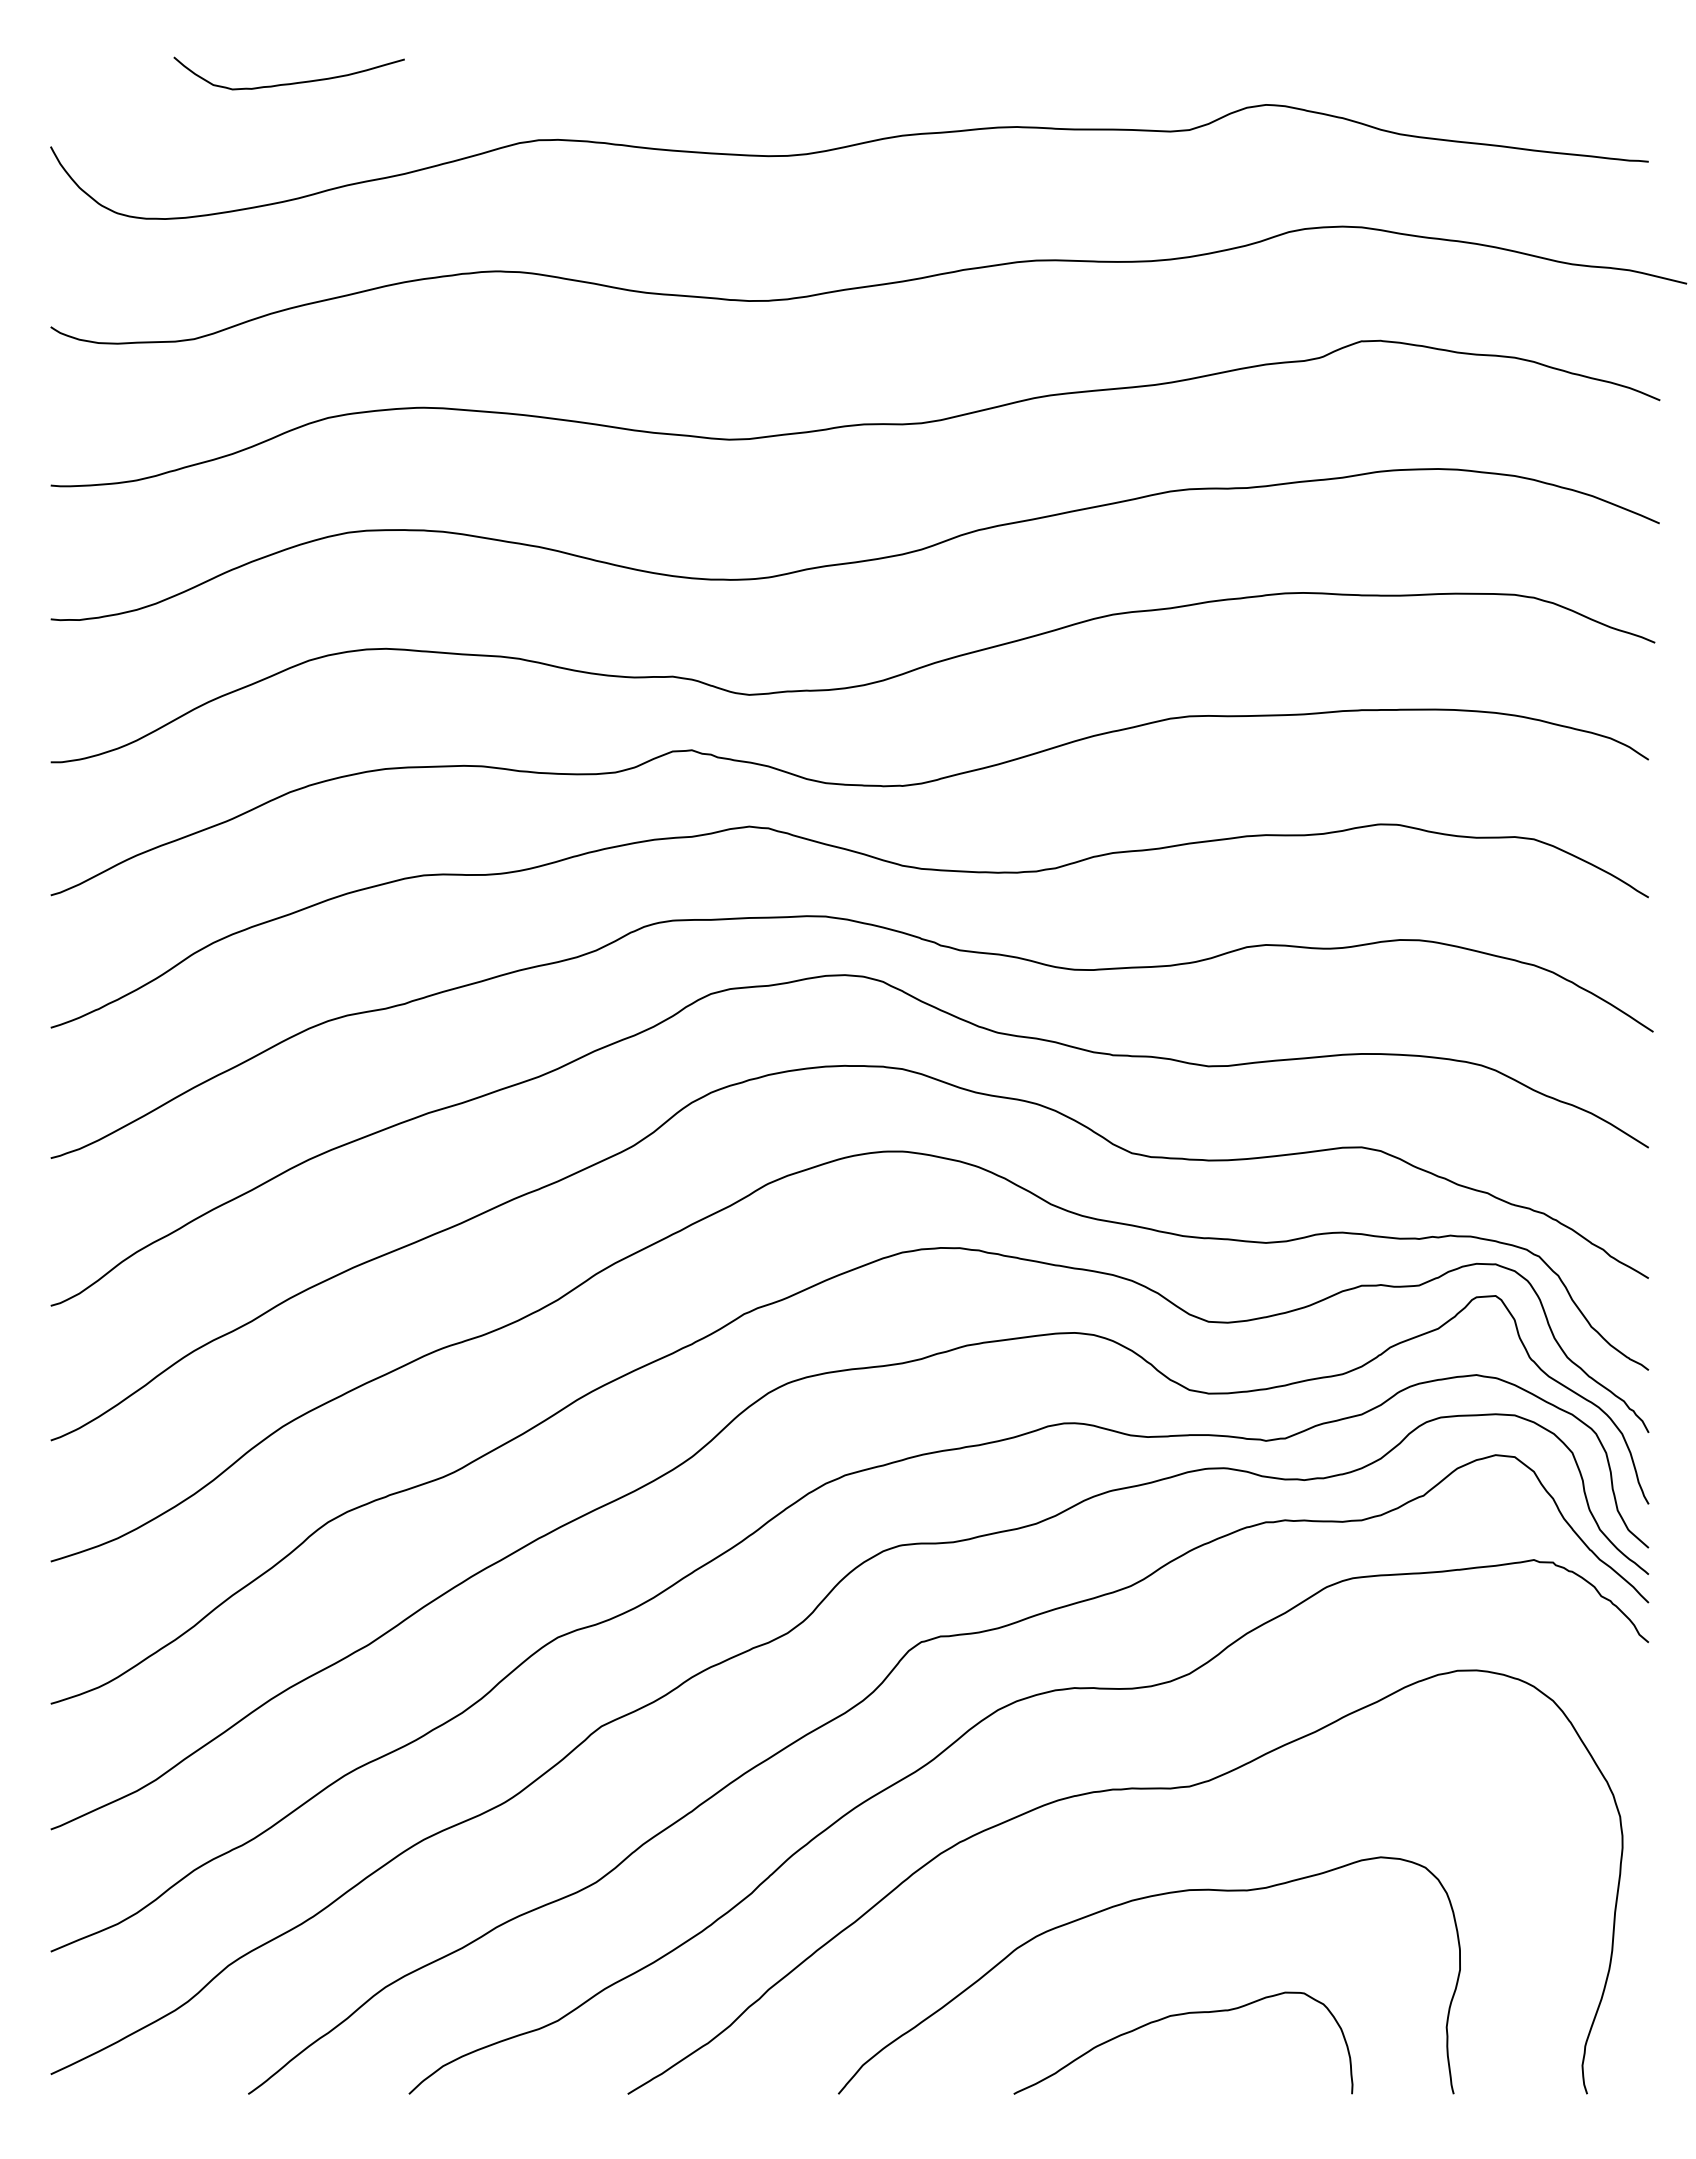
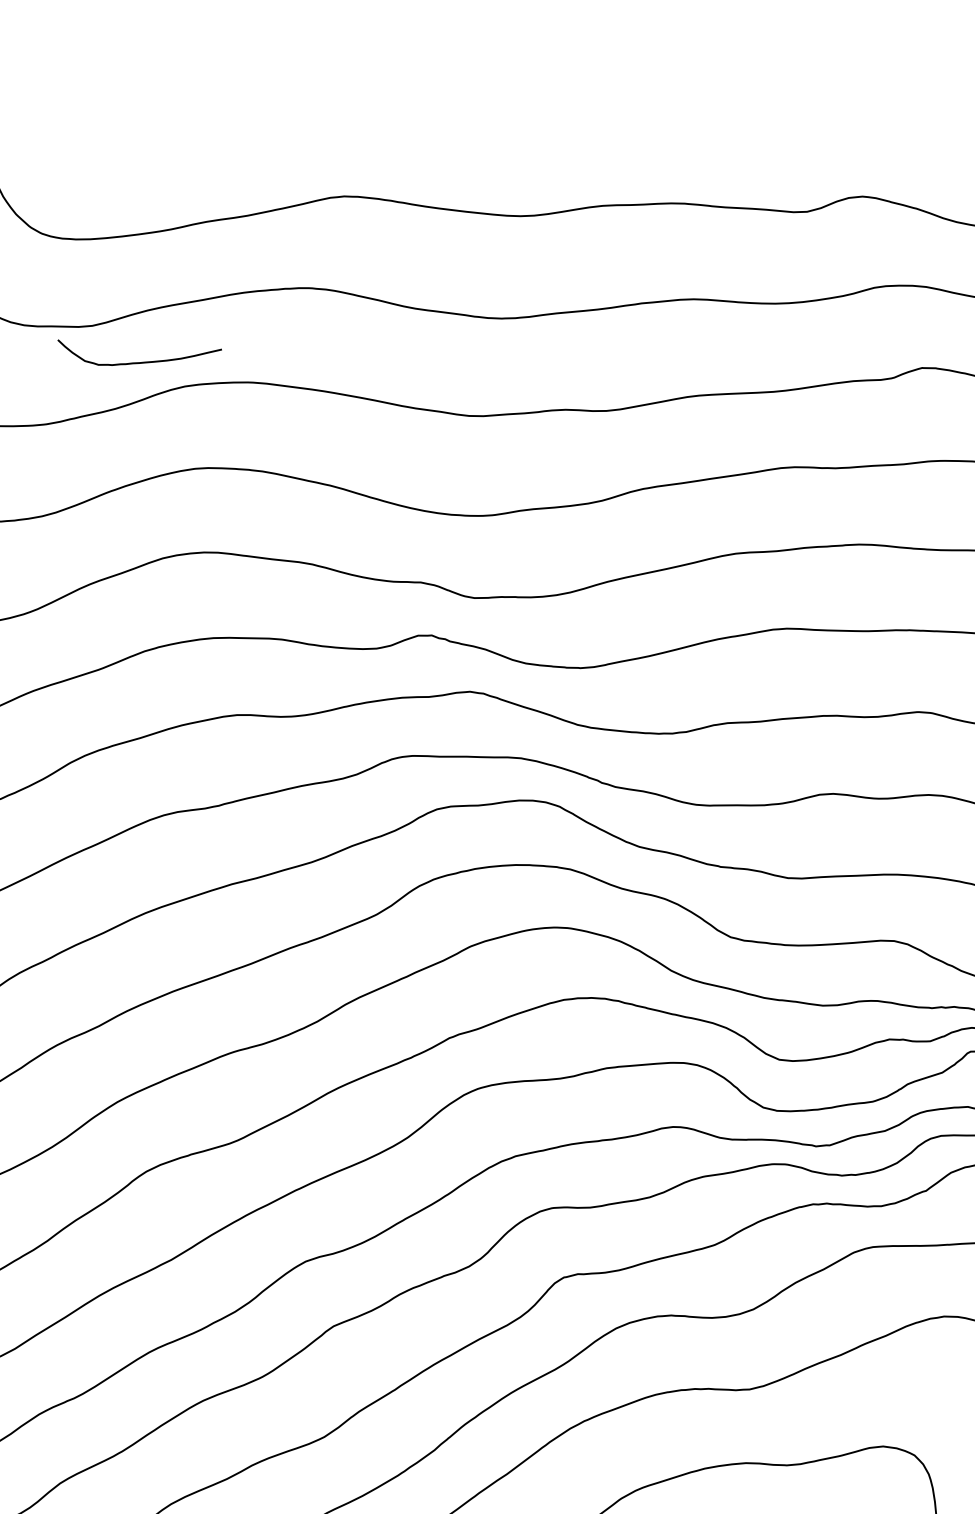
curve: (292, 82) -> (141, 362), moved

